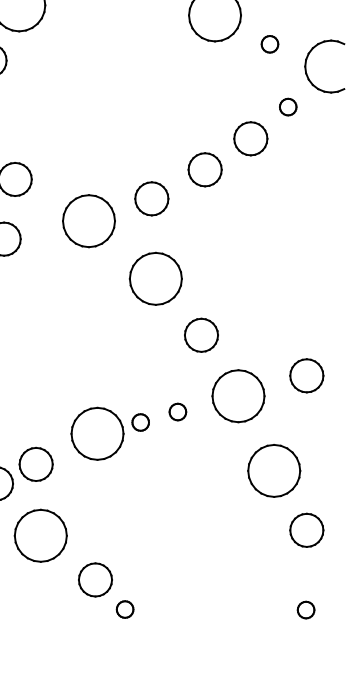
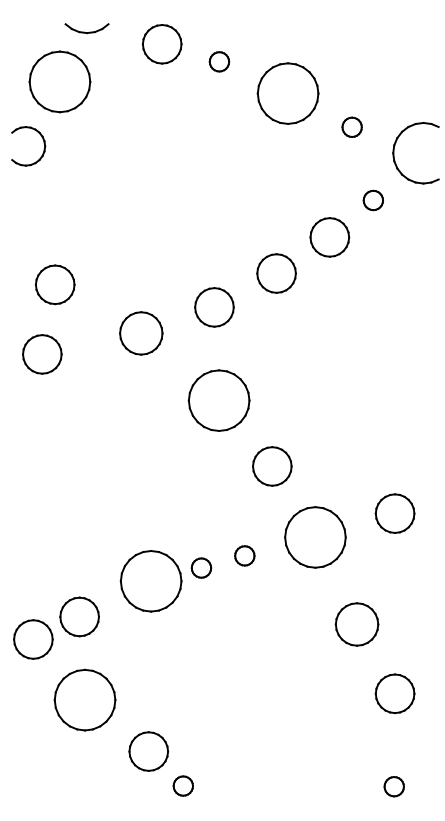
part: (89, 221) -> (141, 333), size x0.7
part: (273, 470) -> (356, 624), size x0.7

